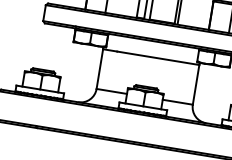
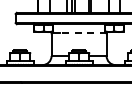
line: (157, 58) -> (82, 33), solid -> dashed

